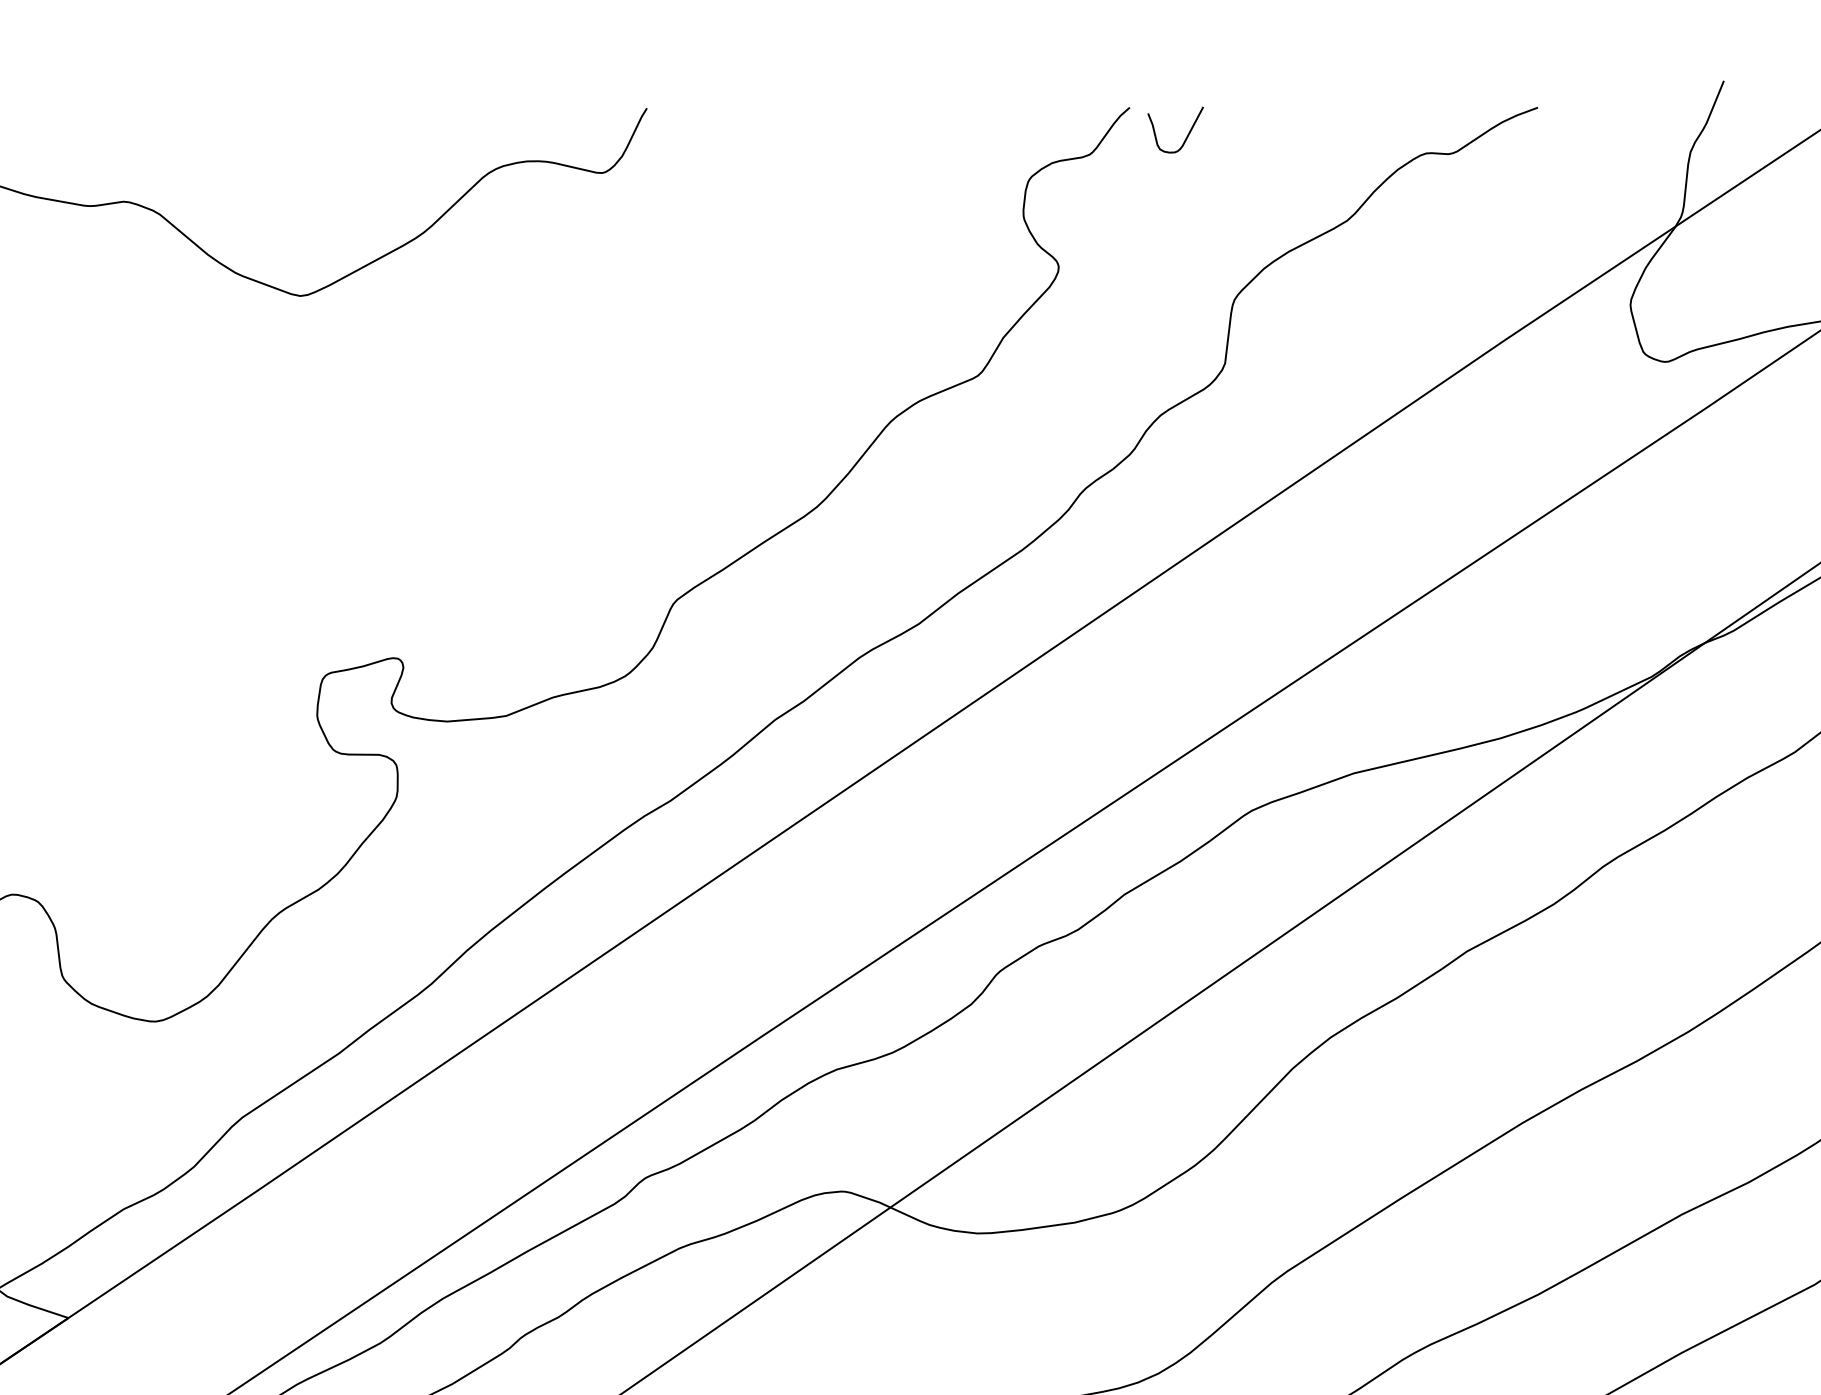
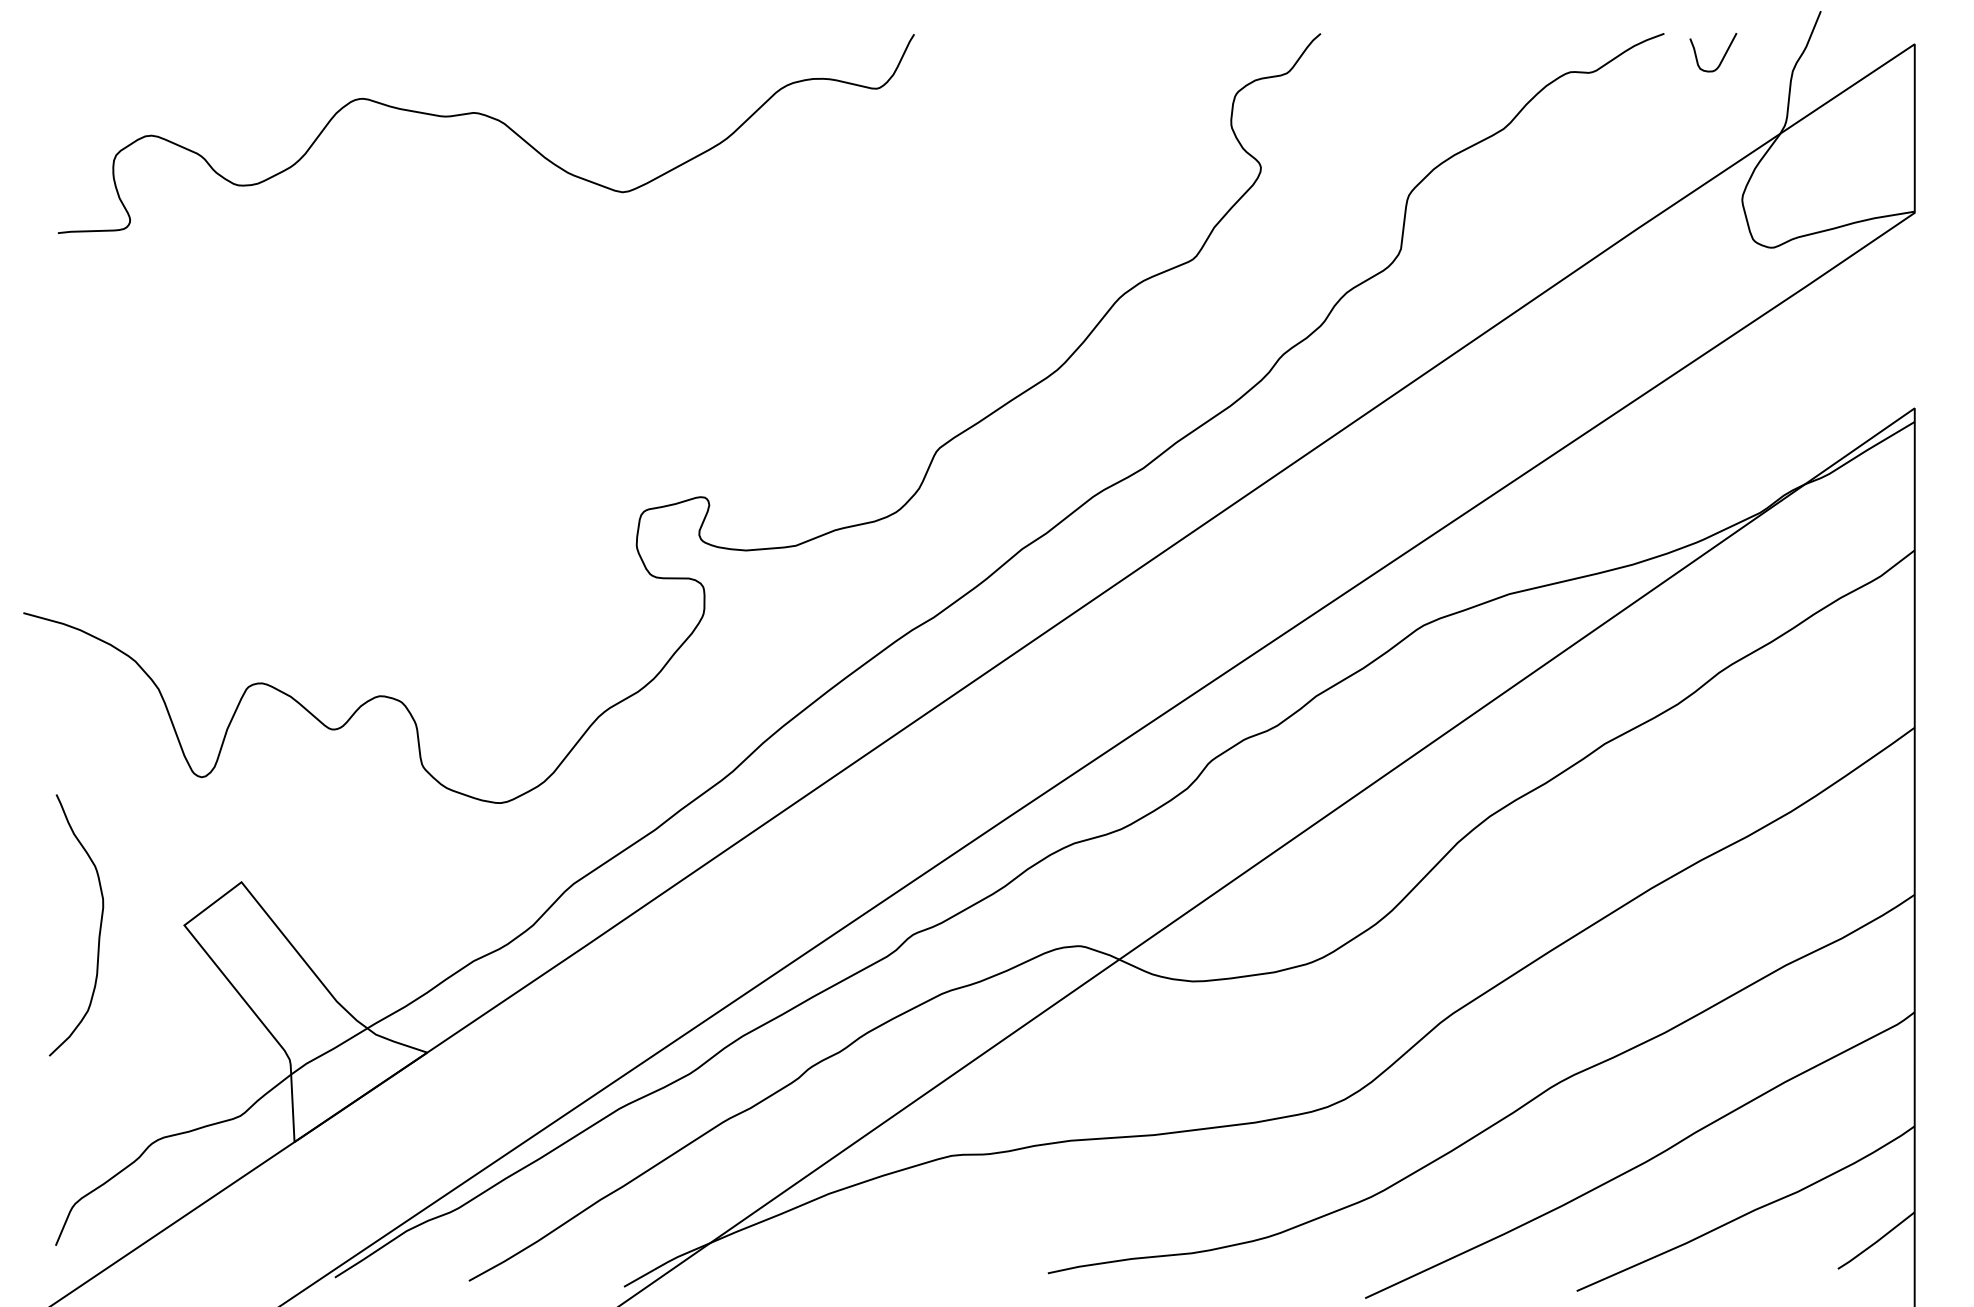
curve: (1186, 135) -> (1722, 57), moved

